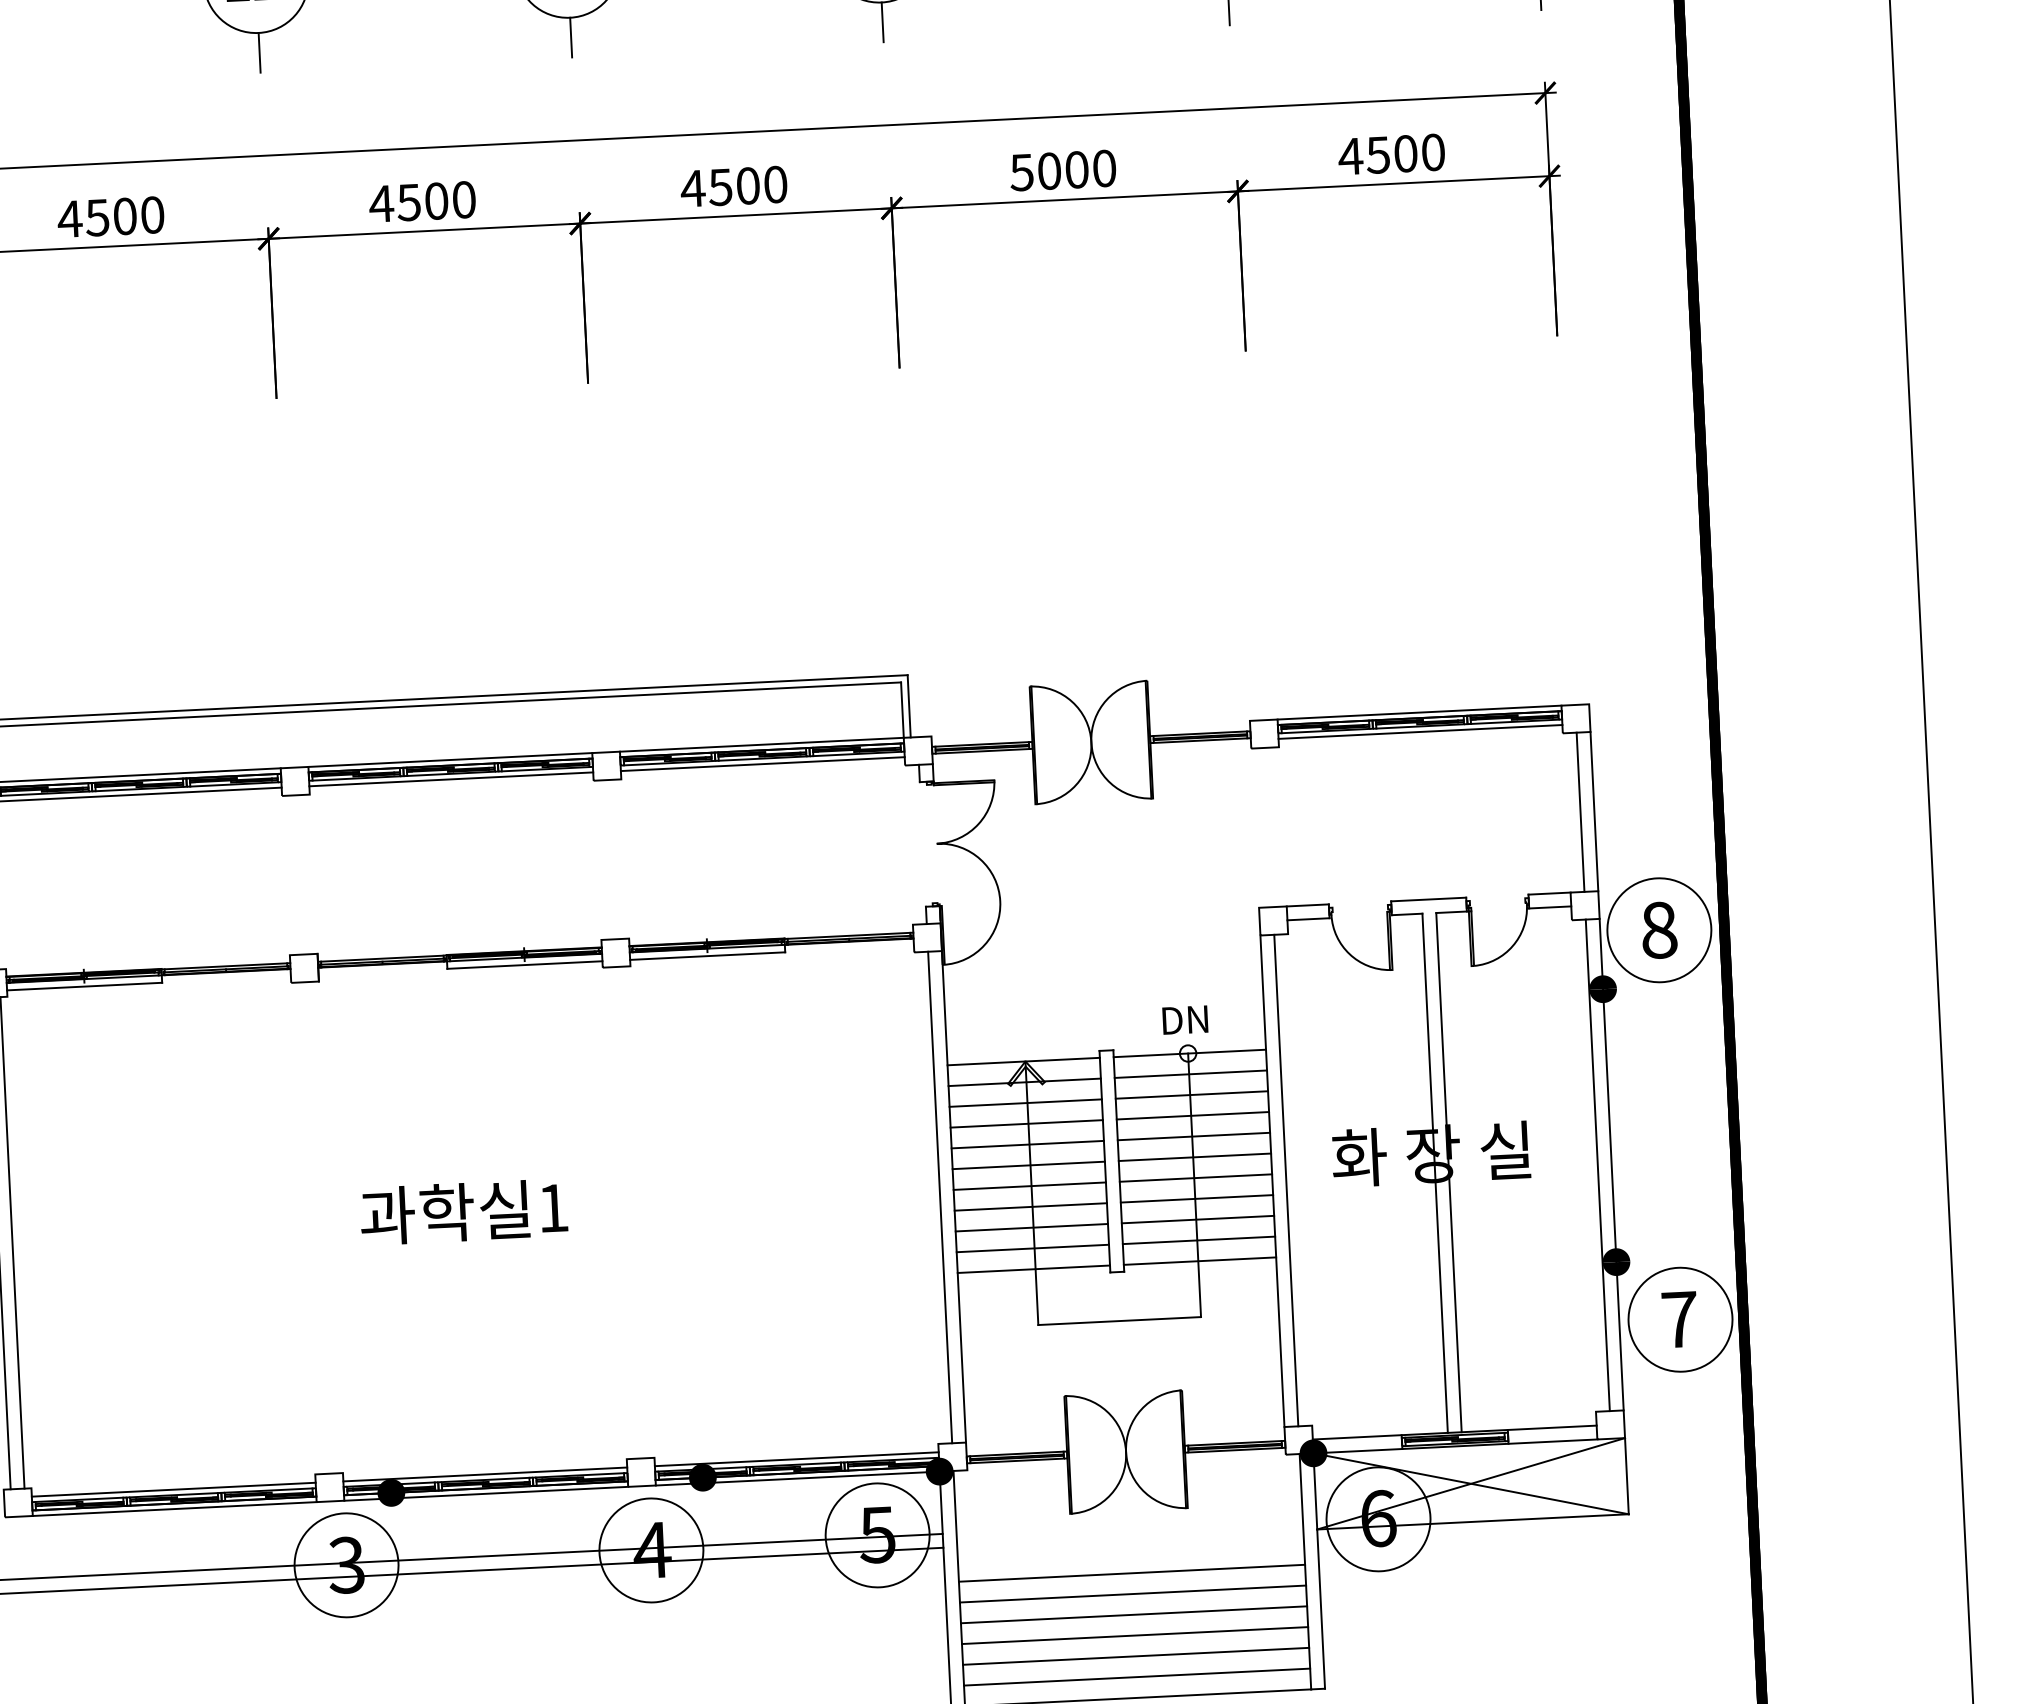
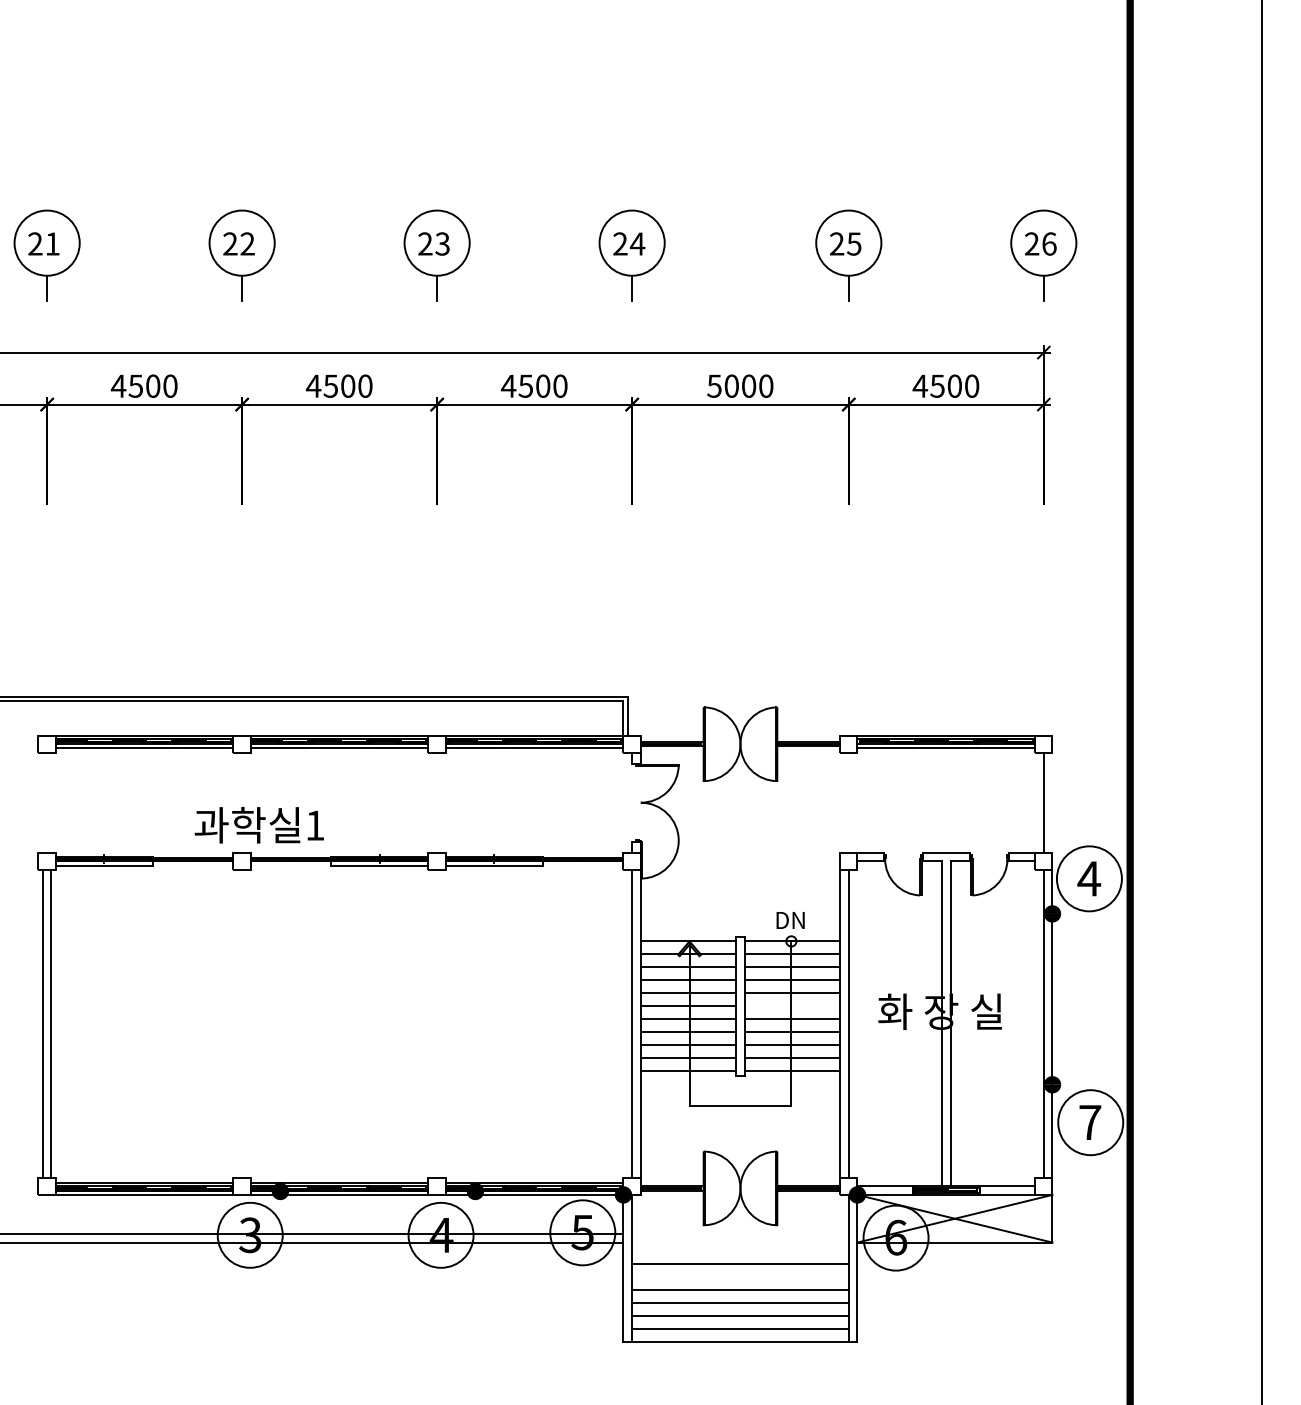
line: (1594, 811) -> (1052, 802), removed
text: (1659, 929) -> (1089, 878), 8 -> 4
line: (1194, 1157) -> (792, 1006), removed
text: (462, 1212) -> (258, 825), moved
line: (1133, 1594) -> (740, 1277), removed

